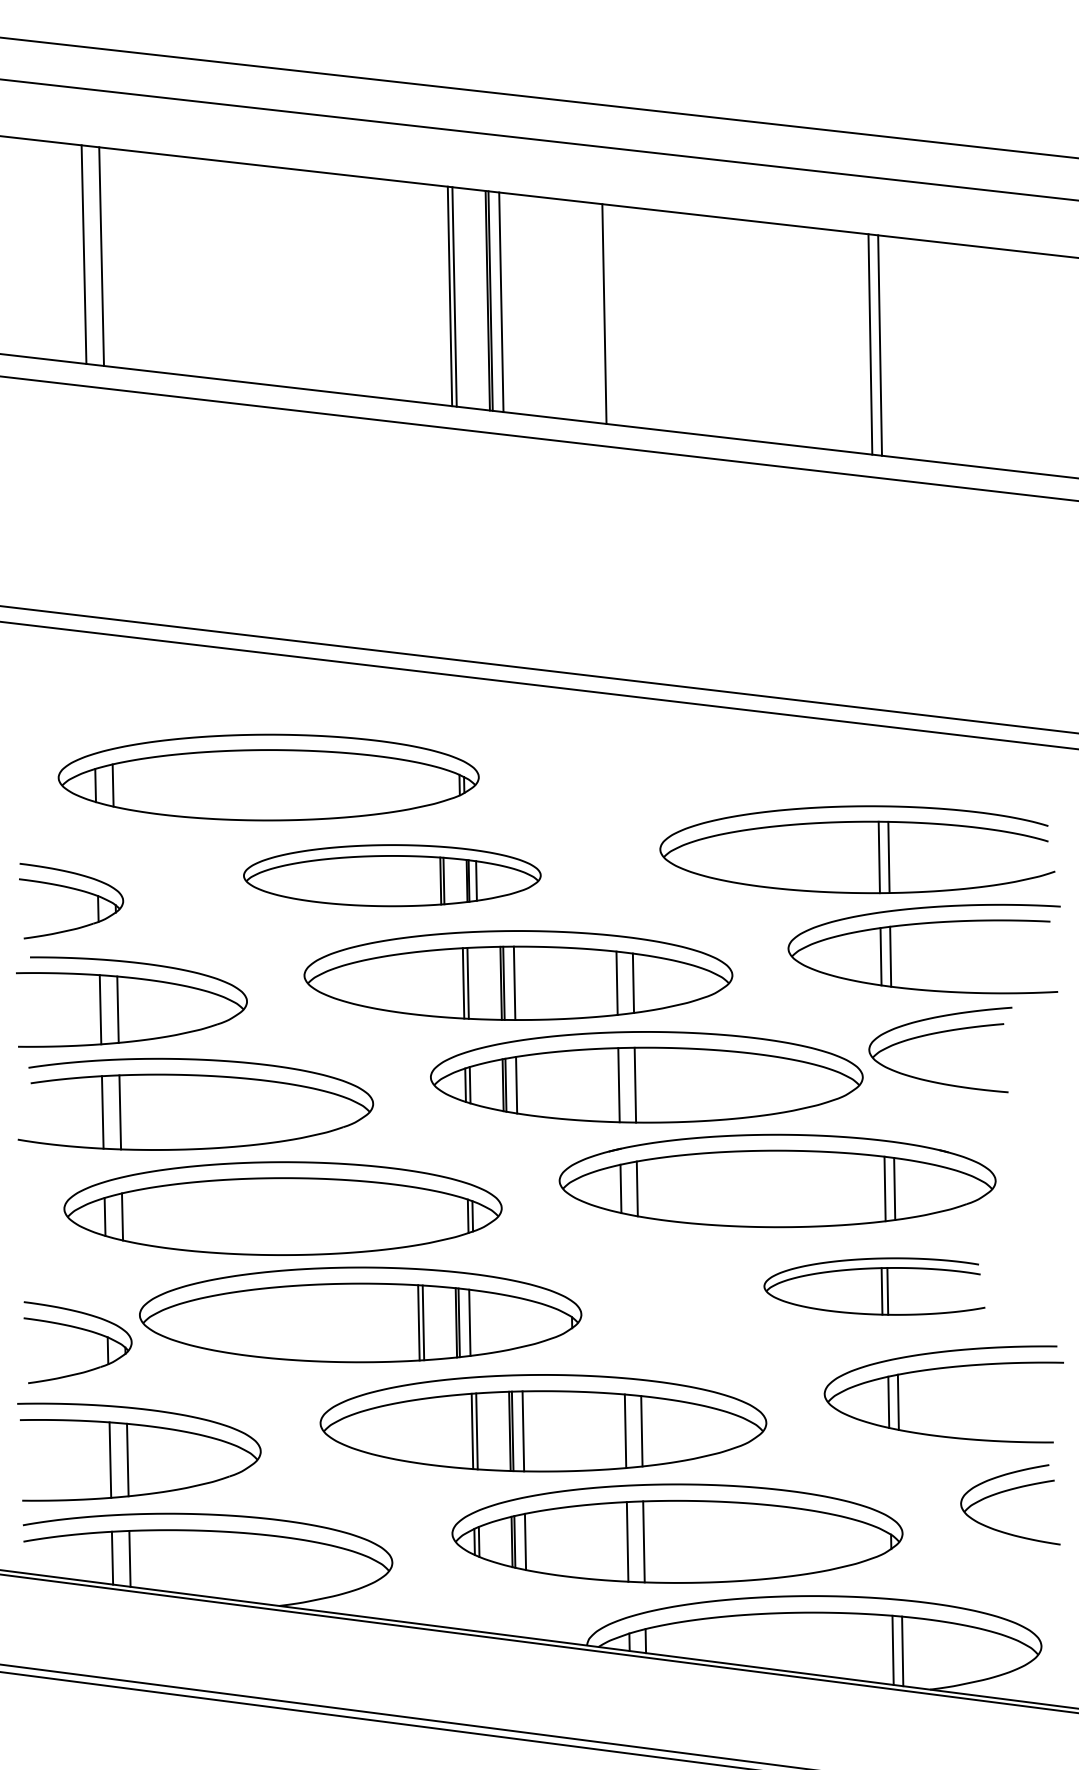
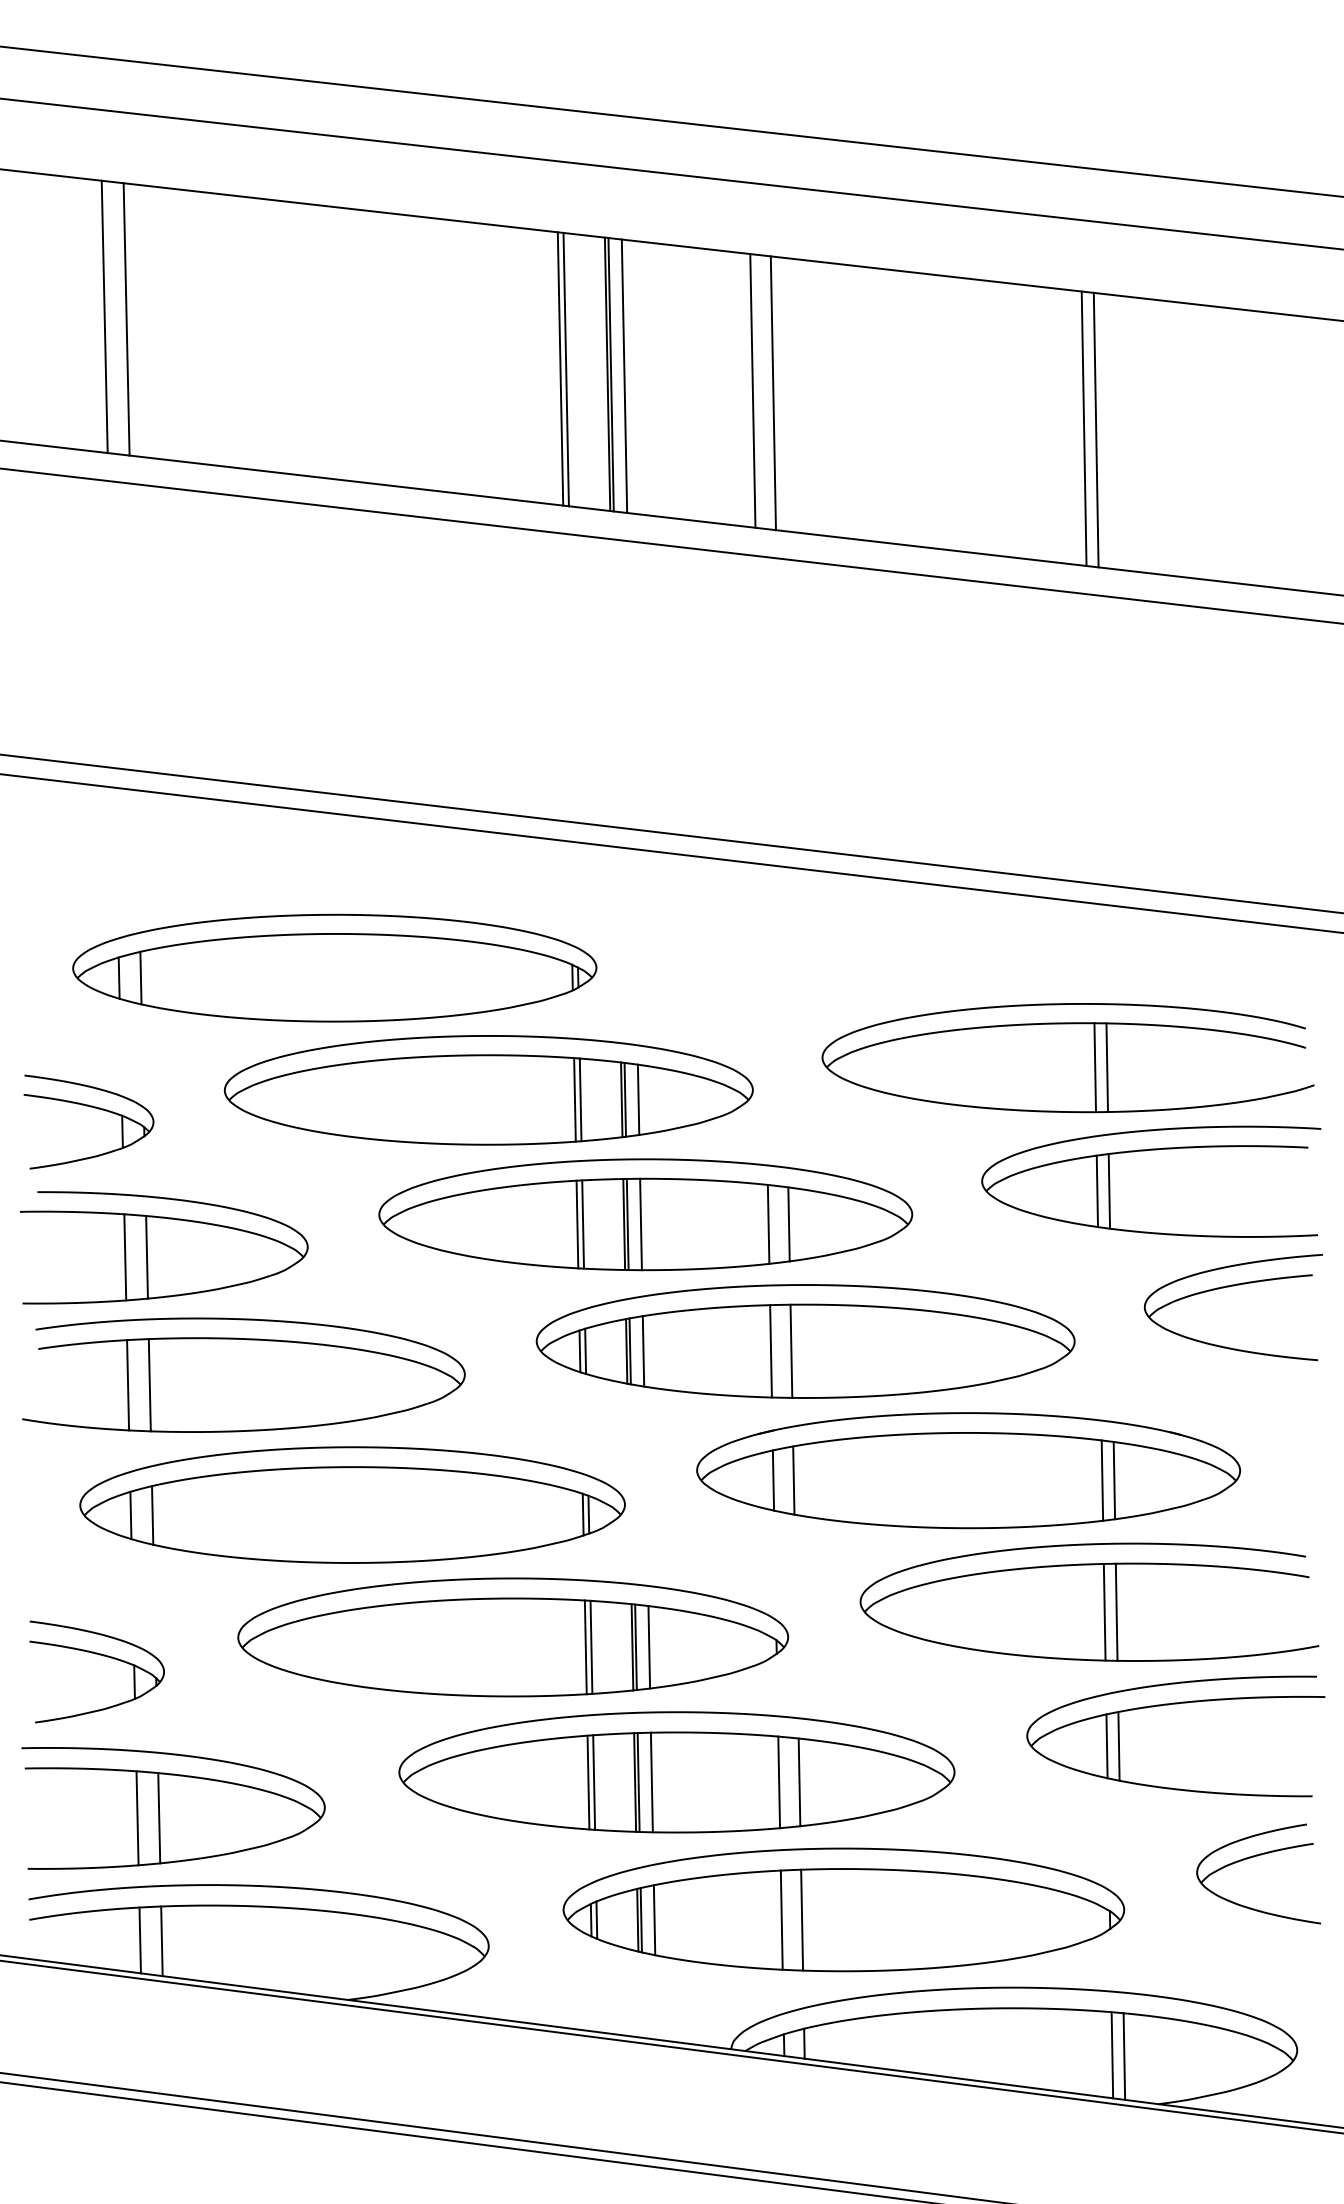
line: (620, 316) -> (772, 393), added
part: (392, 875) -> (488, 1090), size x1.43
part: (937, 1033) -> (1229, 1287), moved
part: (874, 1286) -> (1089, 1601), size x1.67
part: (360, 1314) -> (513, 1637), moved

